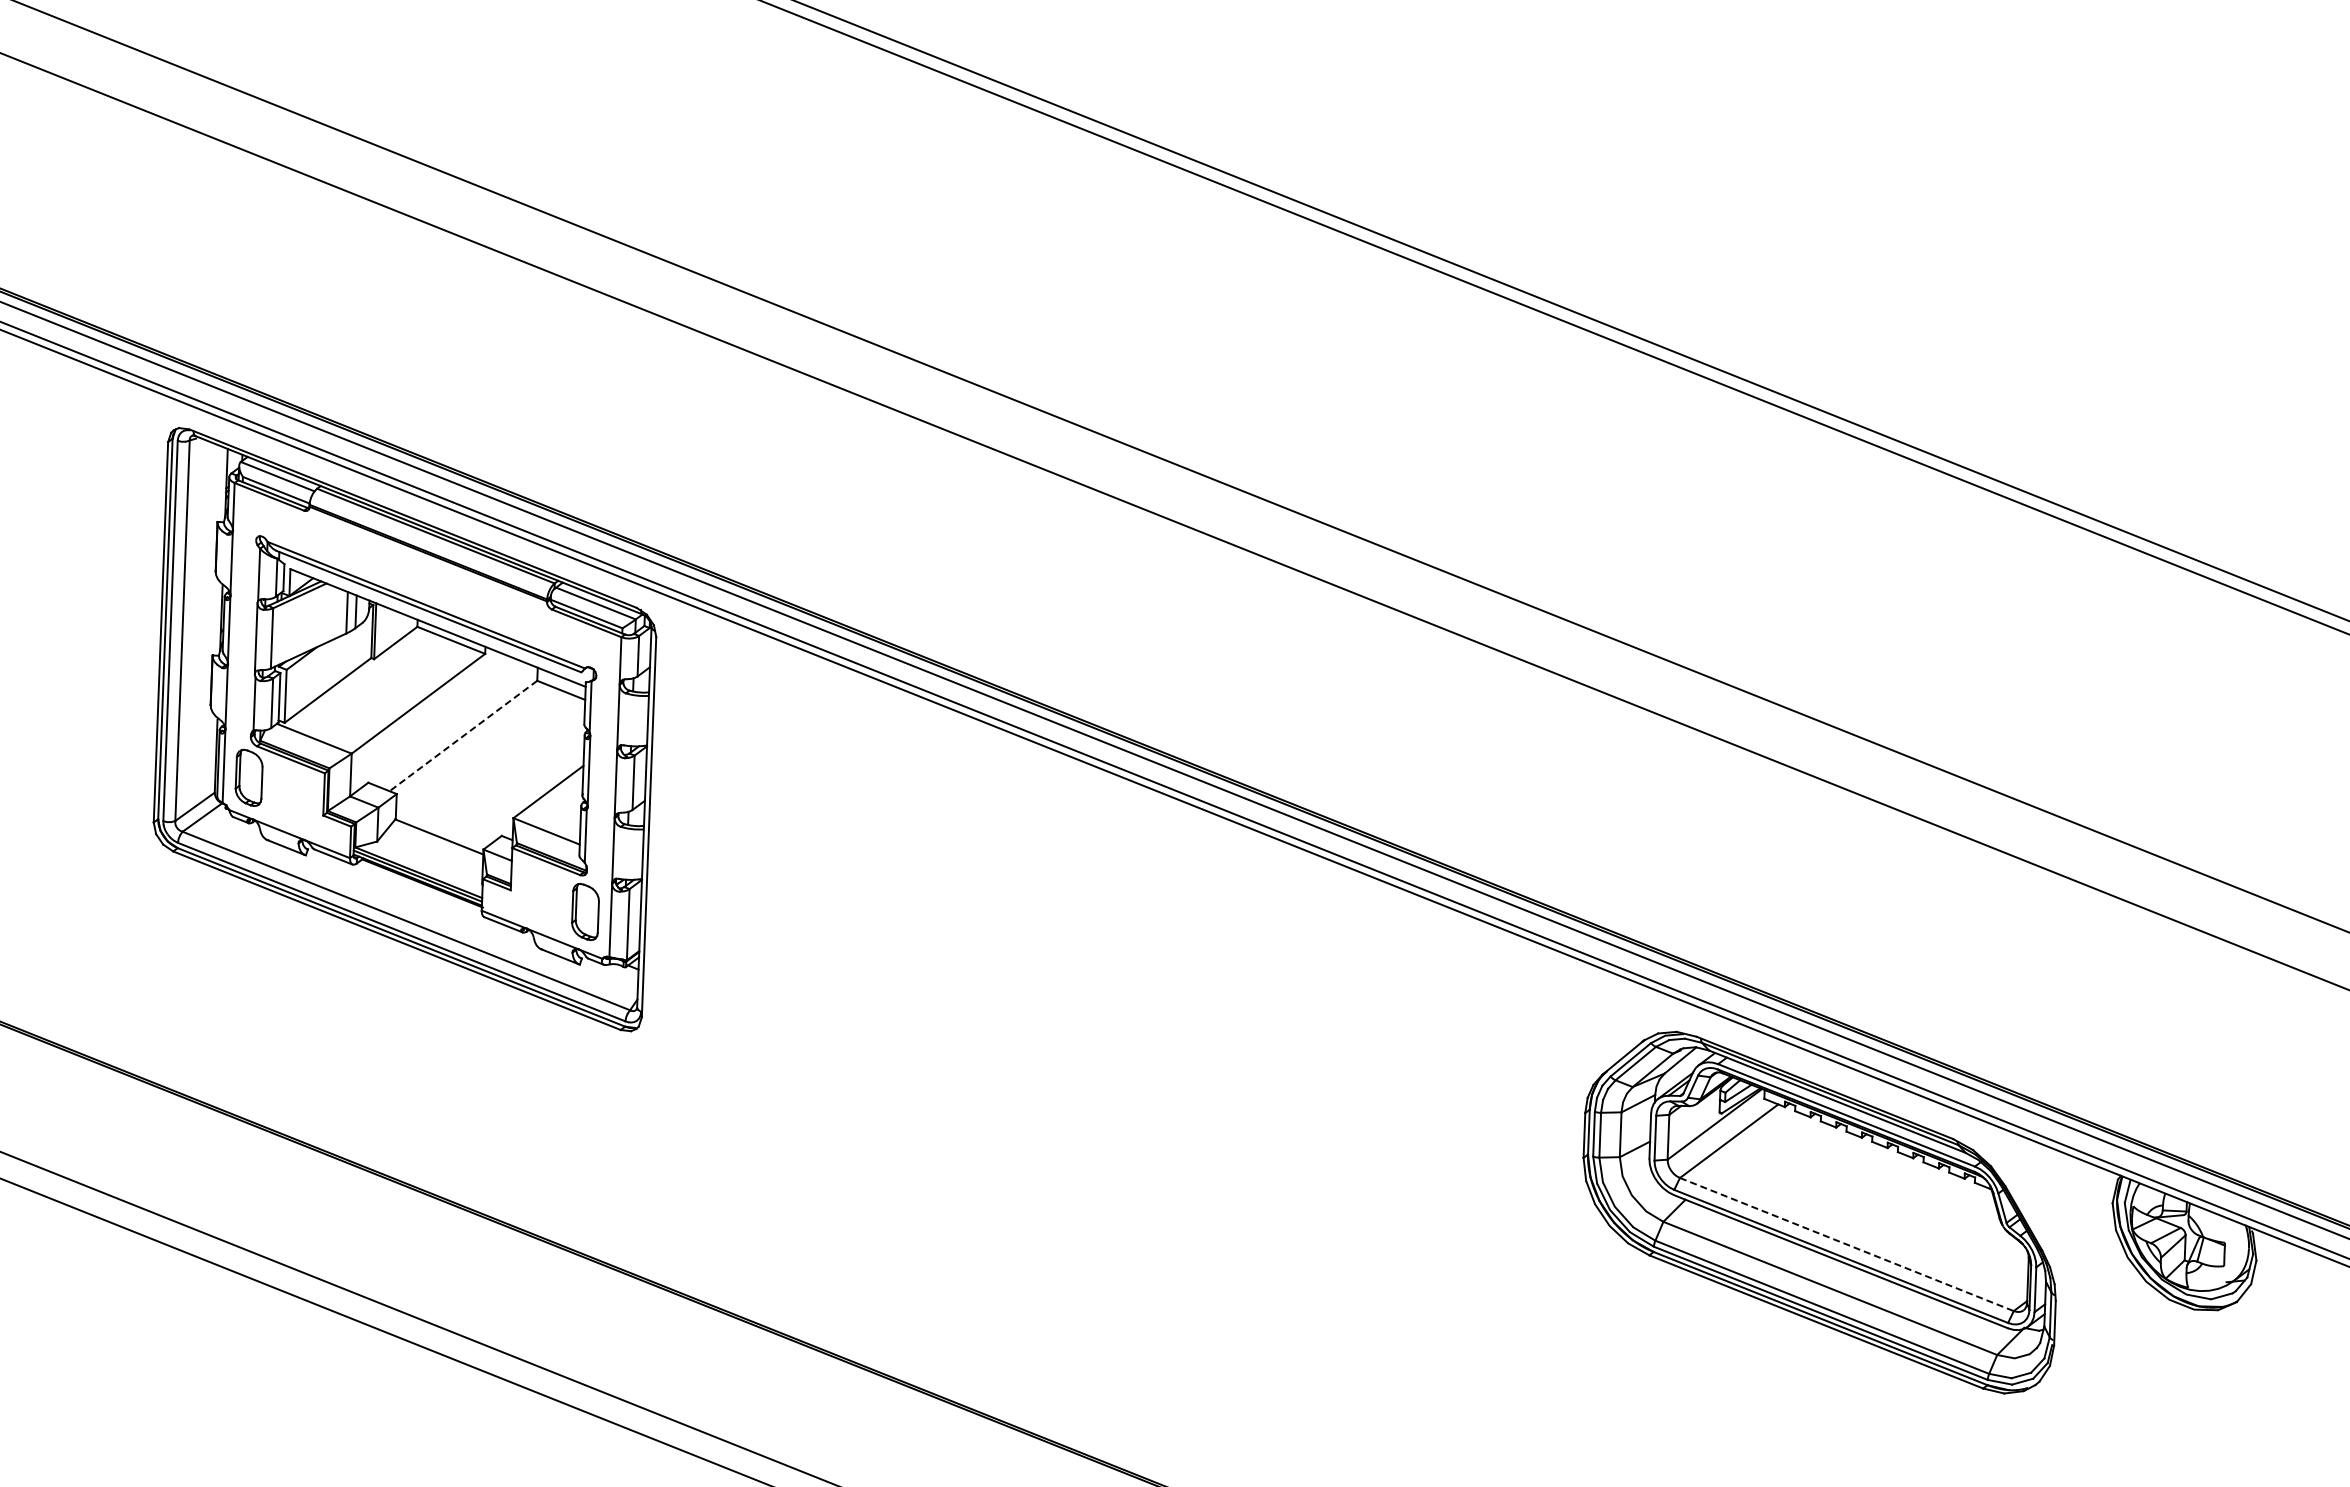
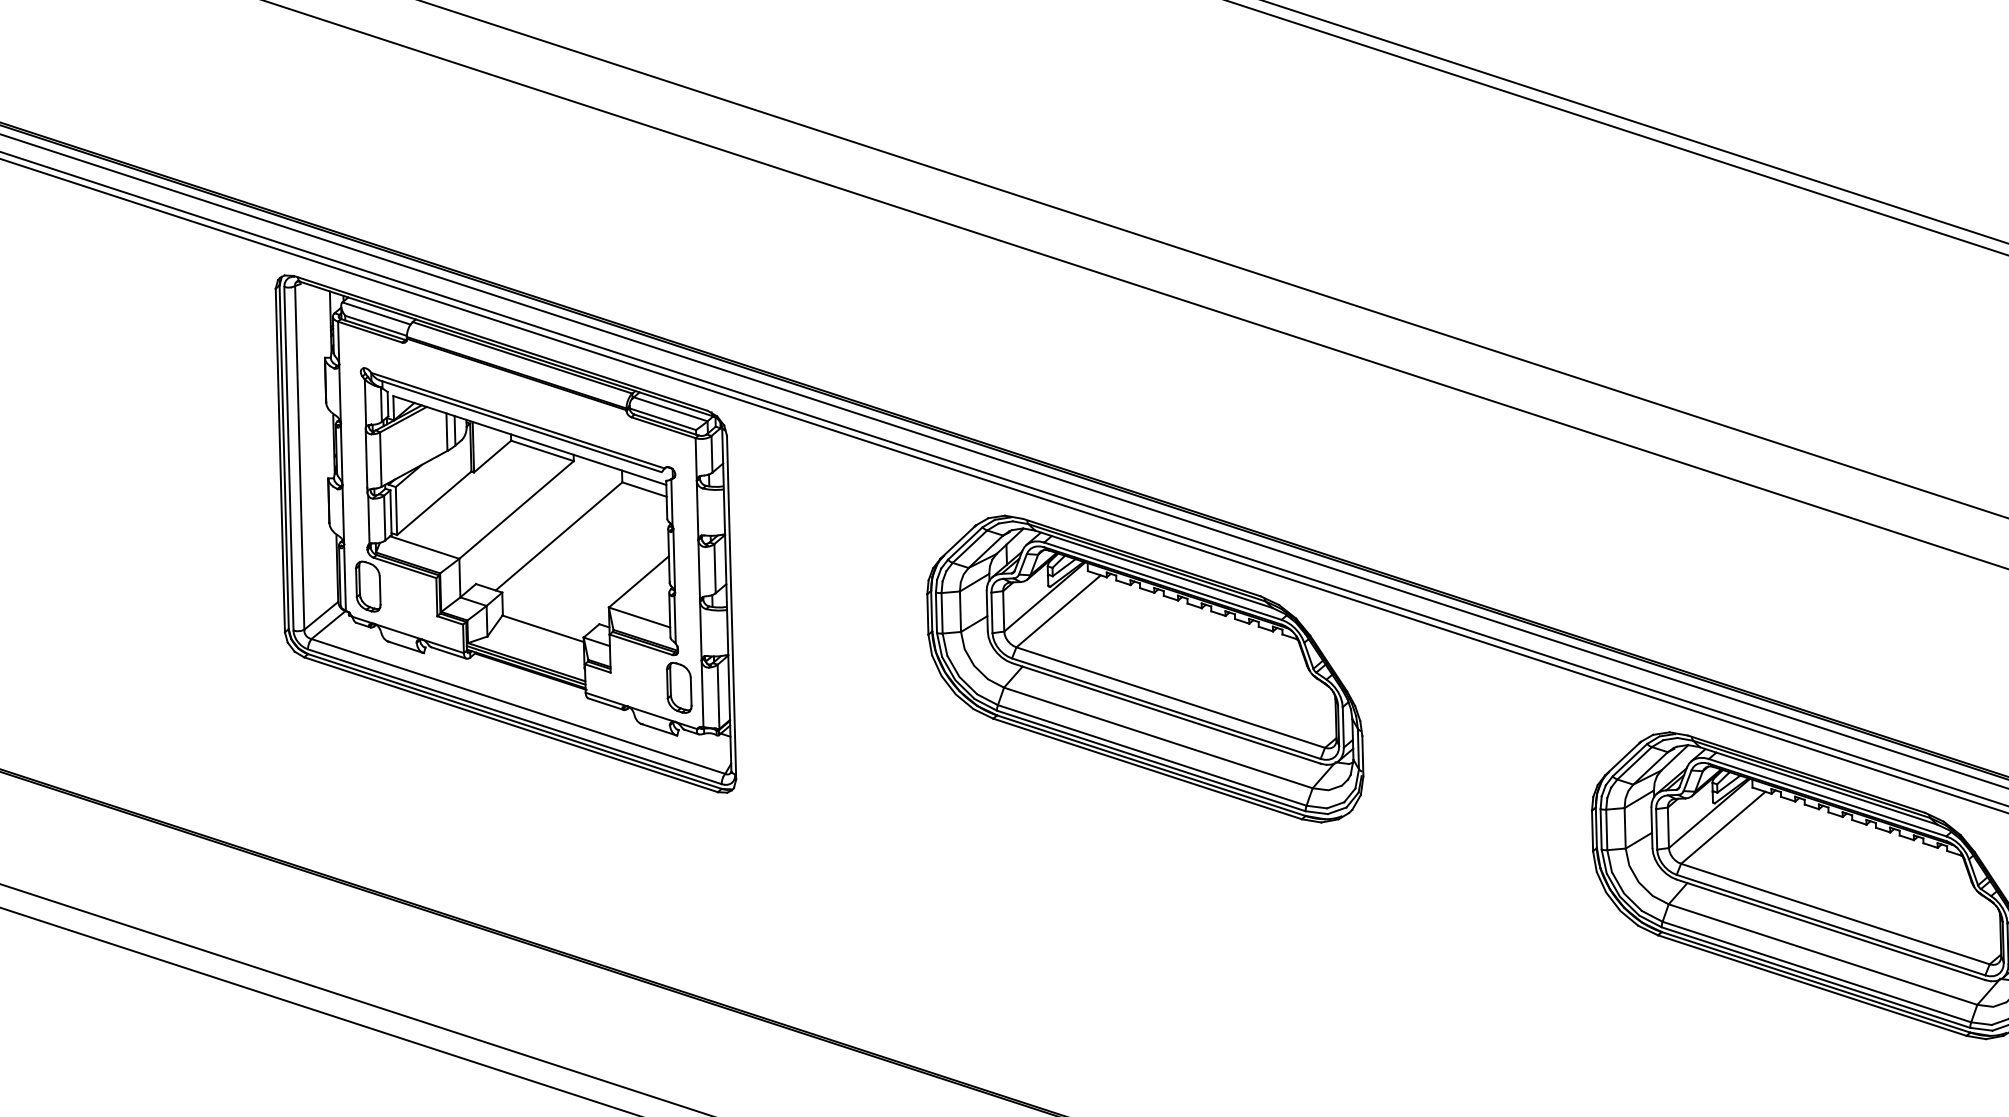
line: (463, 736) -> (559, 536), dashed -> solid
part: (1100, 925) -> (1144, 670), added
line: (1846, 1244) -> (1835, 914), dashed -> solid

